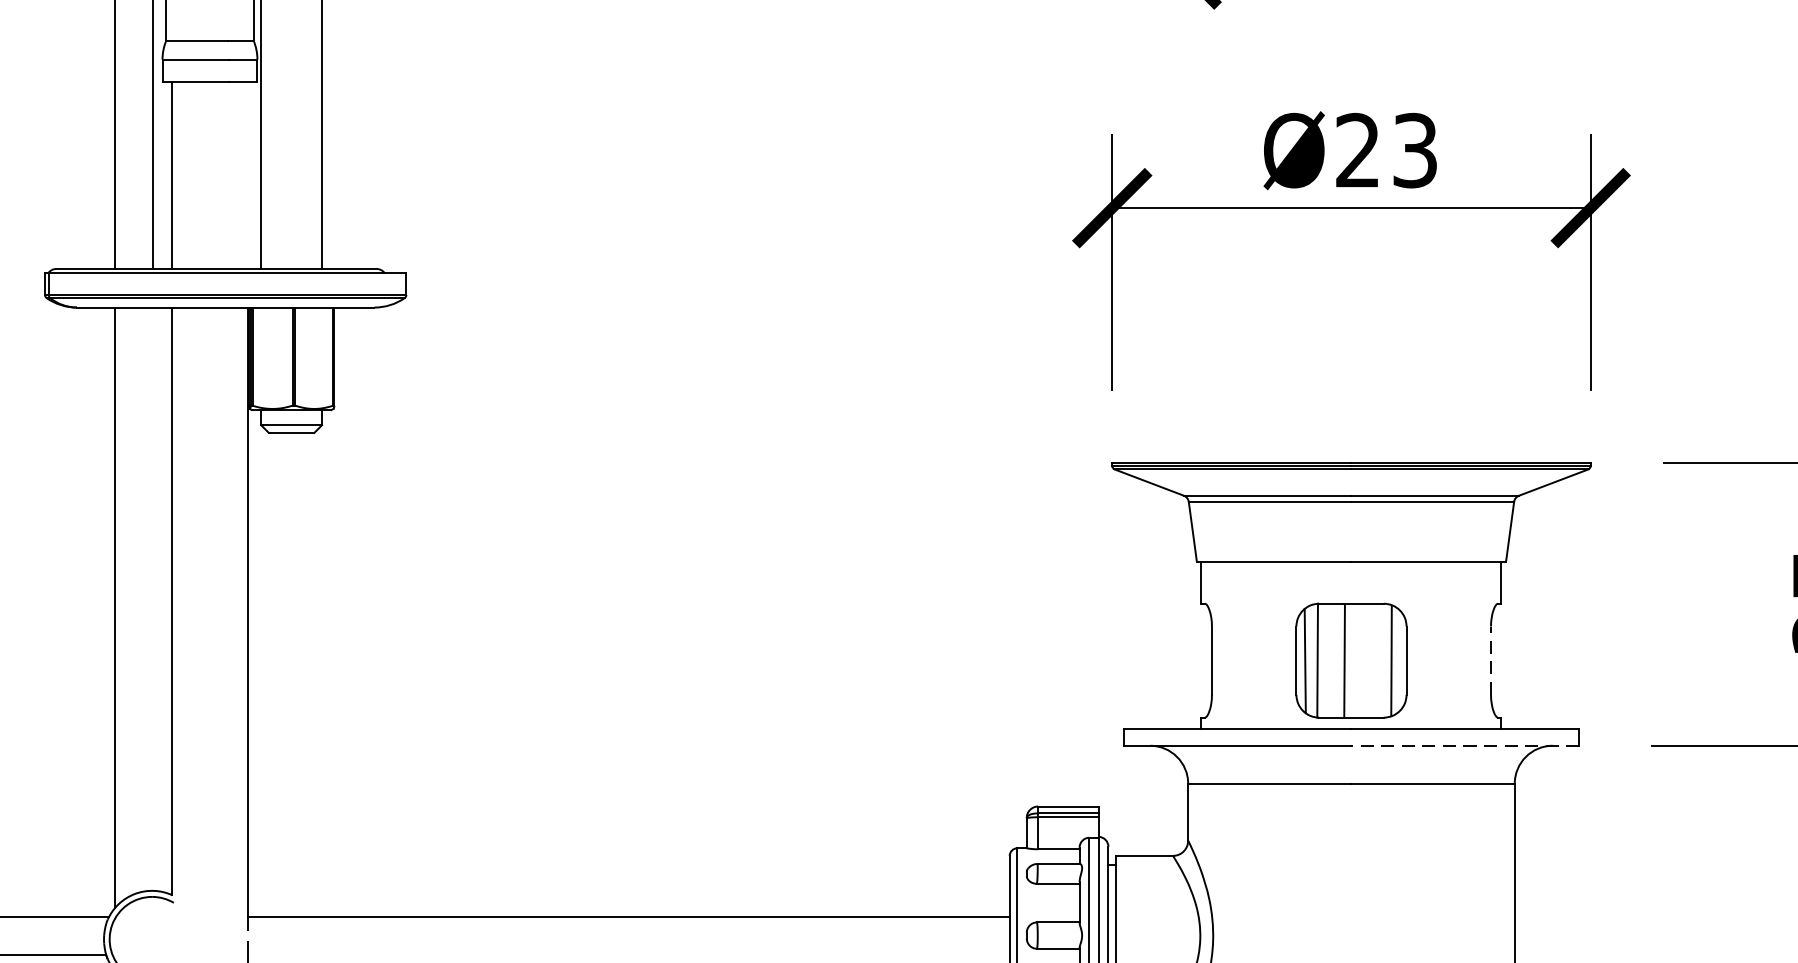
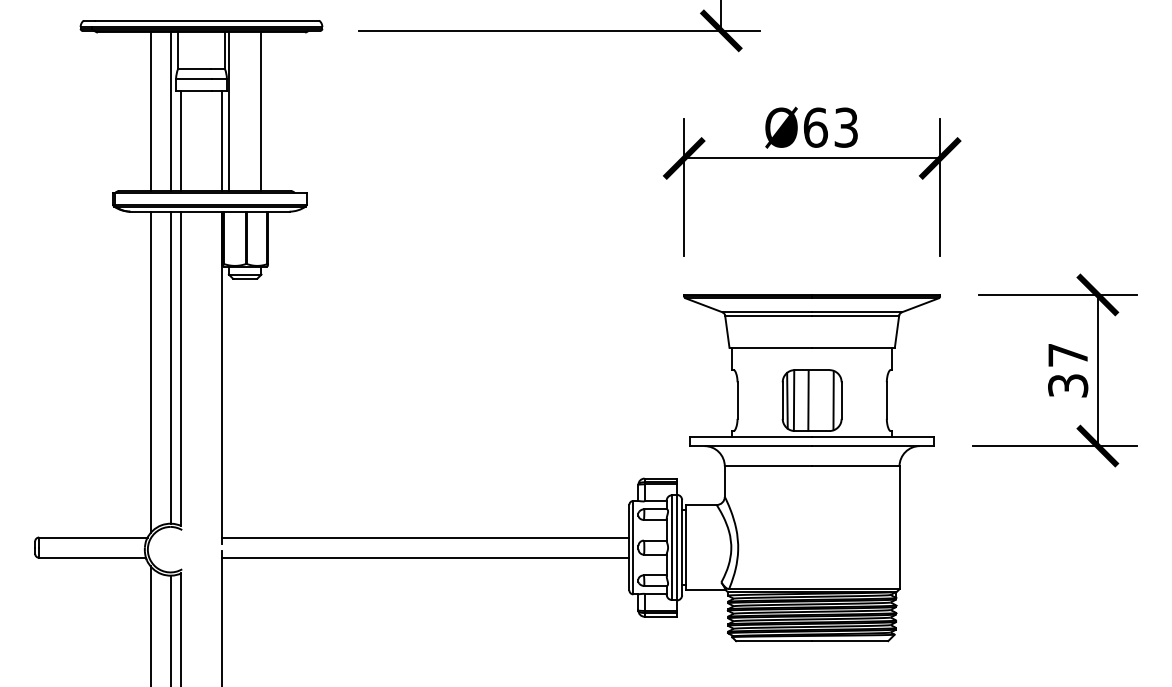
text: (1357, 150) -> (815, 127), Ø23 -> Ø63
line: (247, 176) -> (221, 141), added
line: (153, 598) -> (171, 367), added
line: (1490, 660) -> (886, 400), dashed -> solid
line: (1466, 746) -> (873, 446), dashed -> solid
line: (628, 954) -> (425, 557), added

